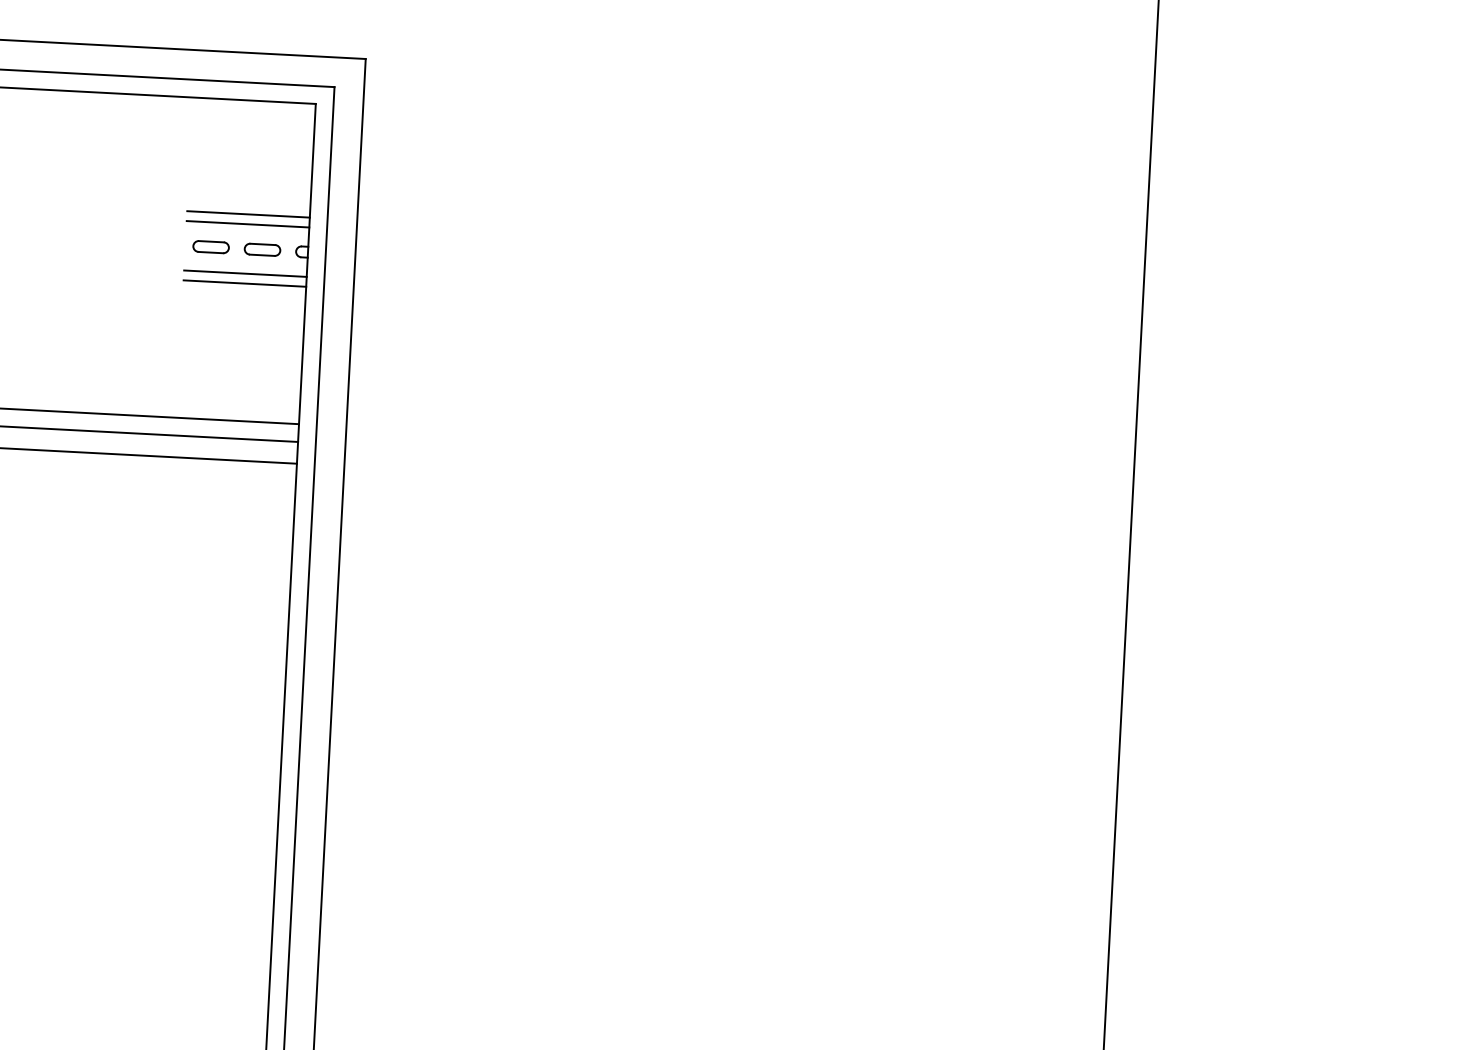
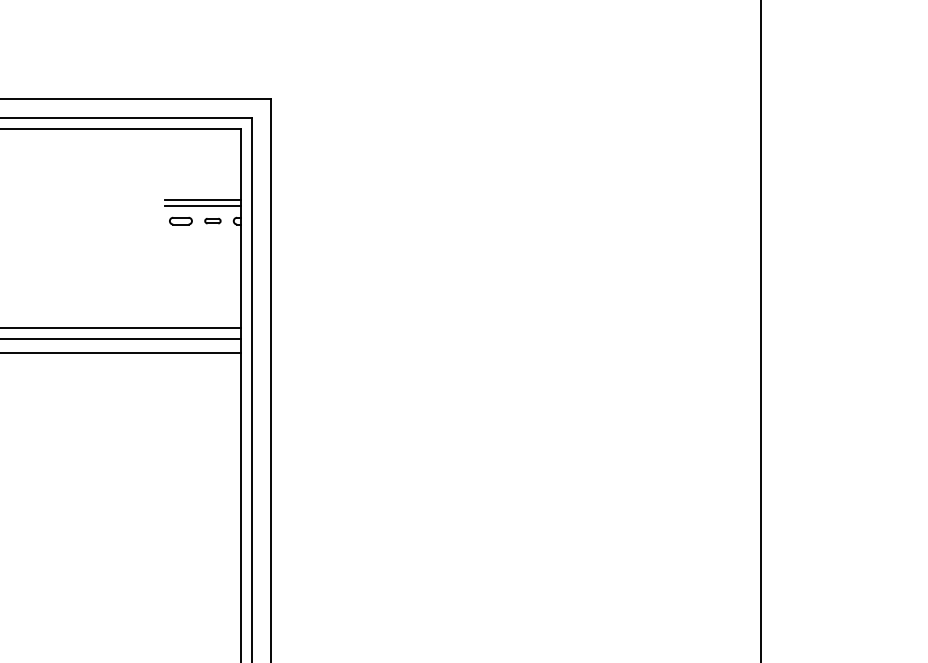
part: (261, 248) -> (212, 220), size x0.7
line: (244, 273) -> (202, 236), removed
line: (244, 283) -> (202, 242), removed

